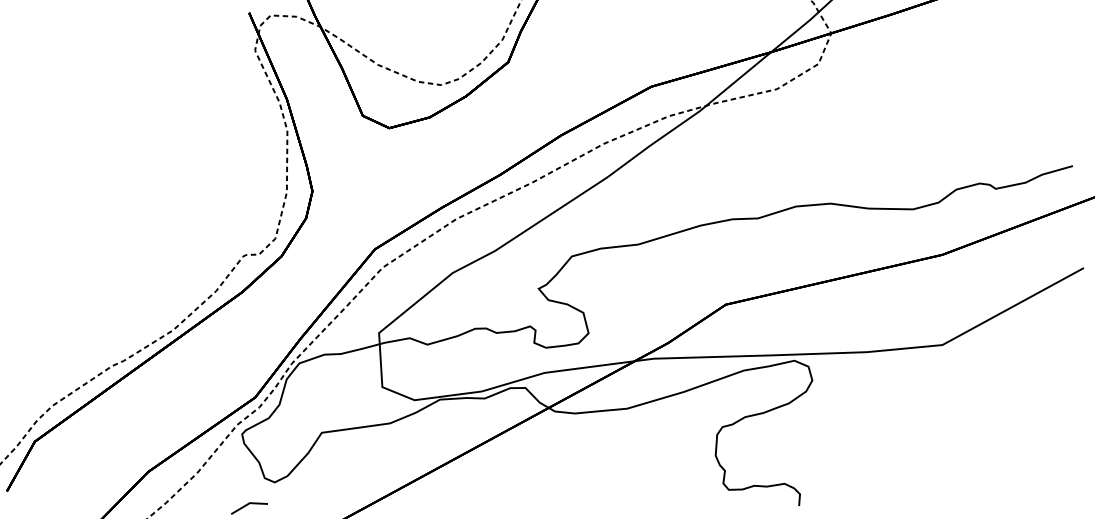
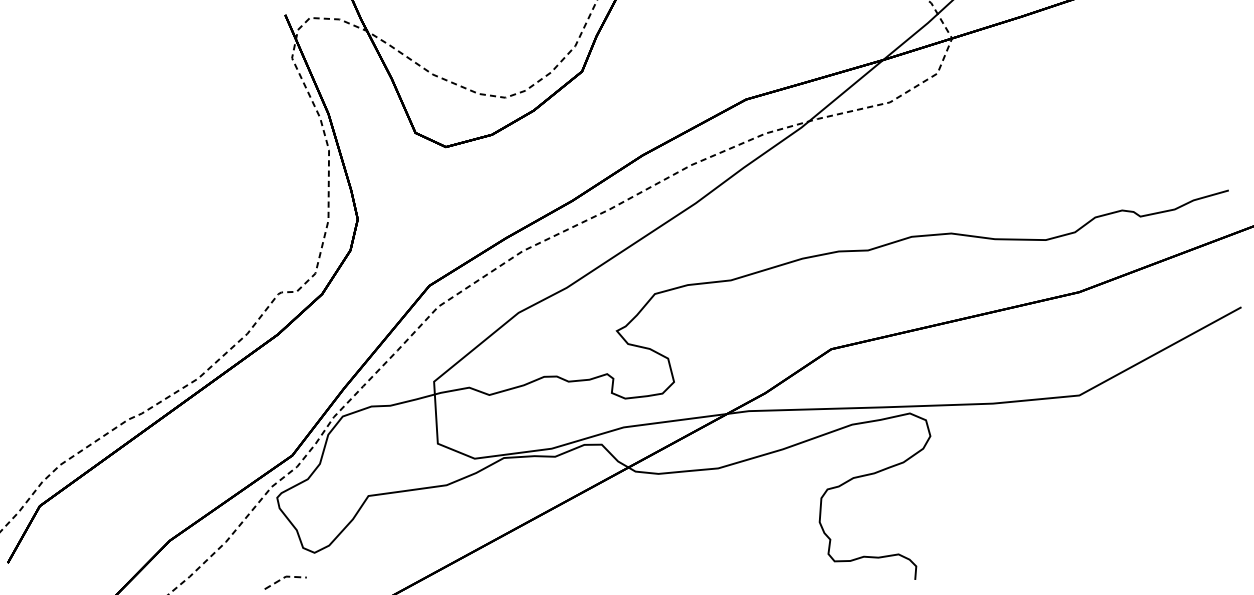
line: (249, 503) -> (285, 577), solid -> dashed

